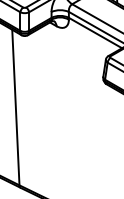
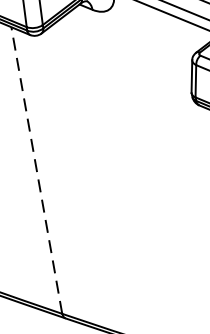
line: (15, 107) -> (36, 170), solid -> dashed

